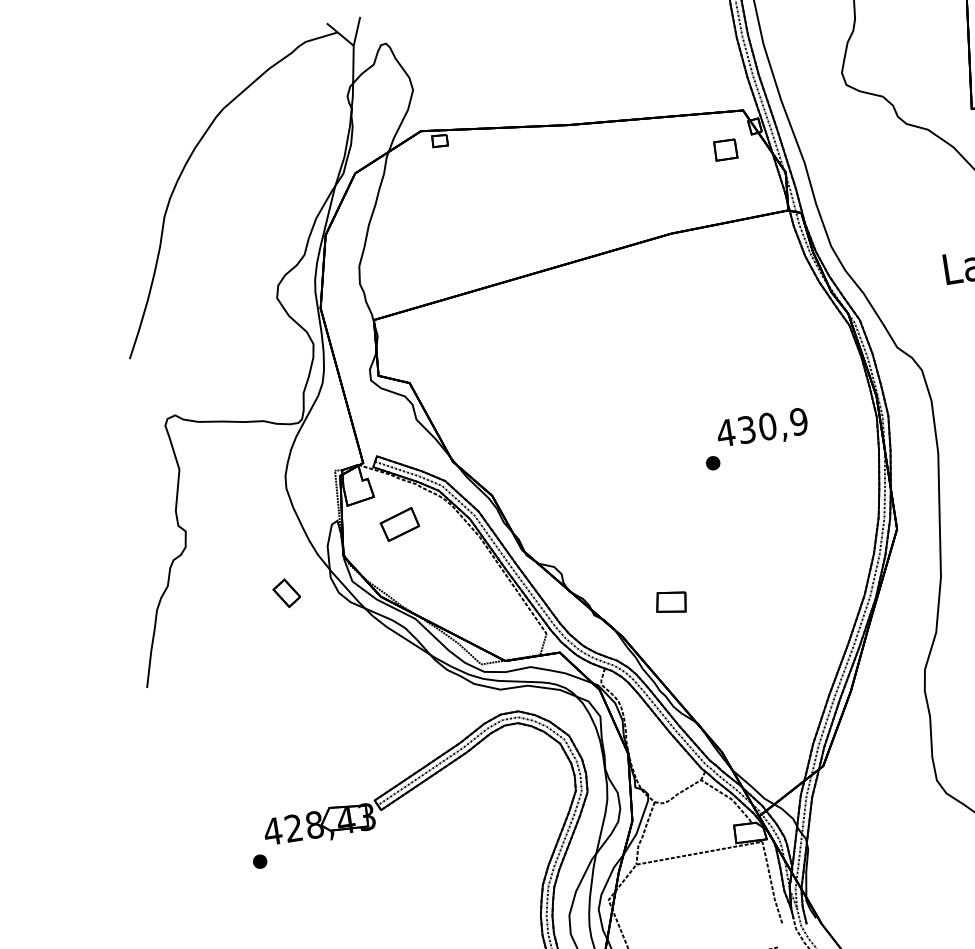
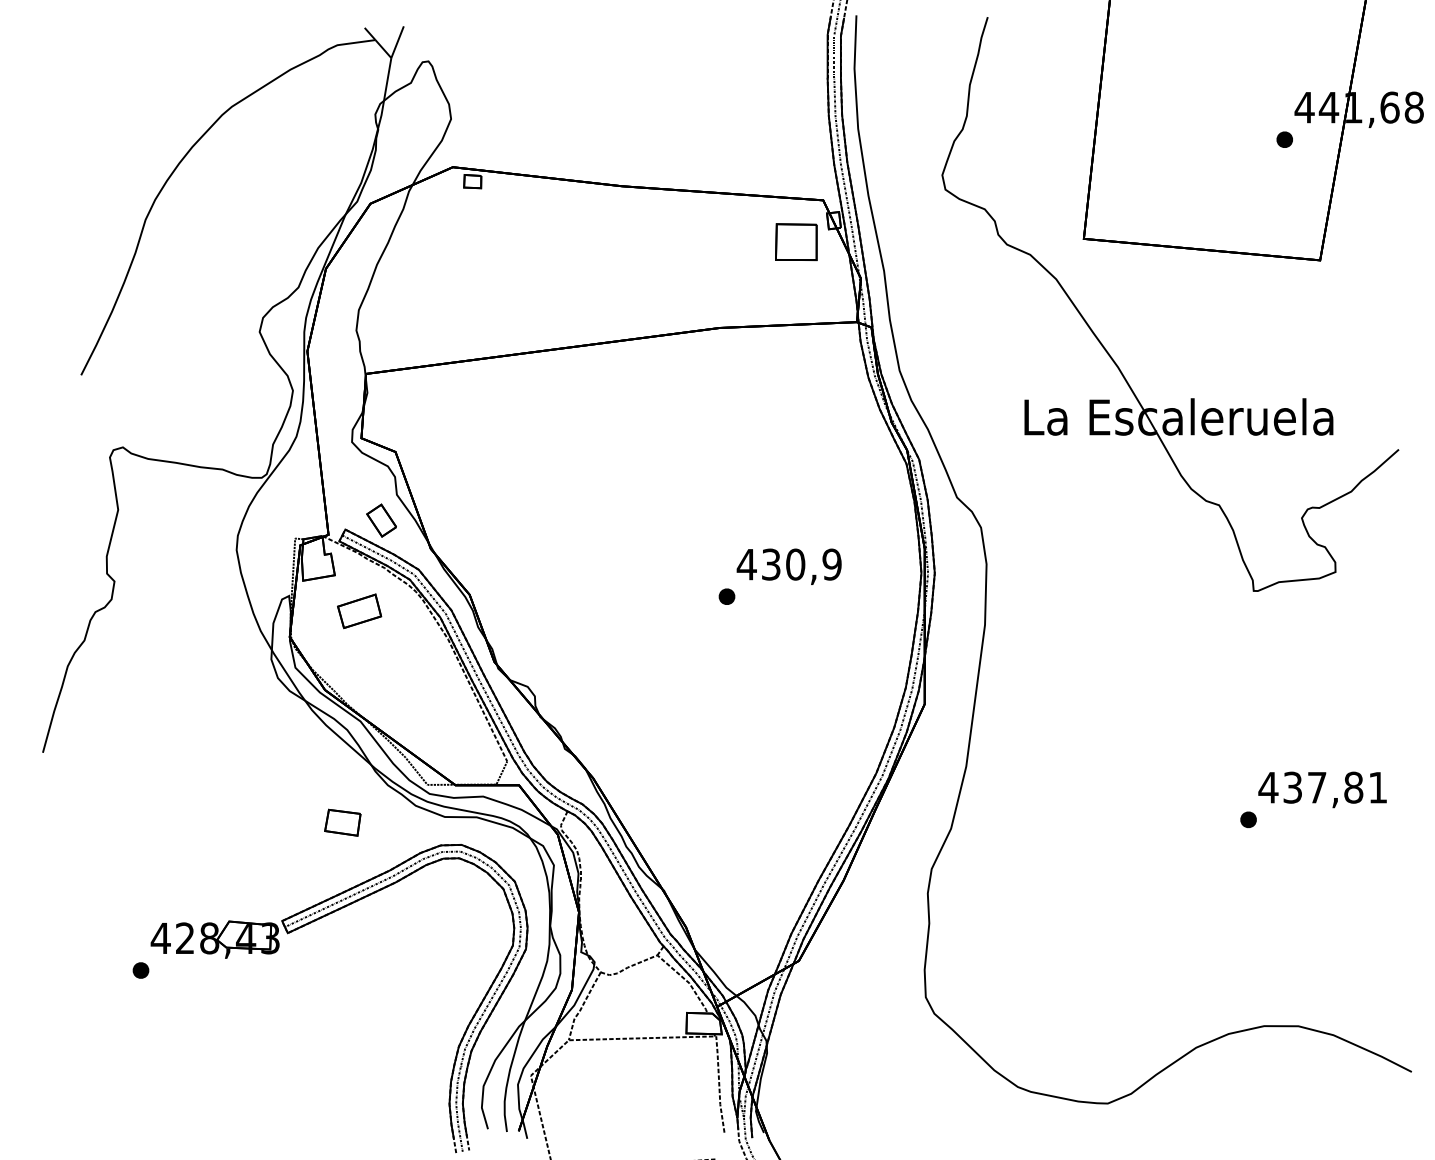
part: (725, 150) -> (796, 242), size x1.67
part: (286, 593) -> (381, 520), moved
part: (671, 602) -> (342, 822), moved

